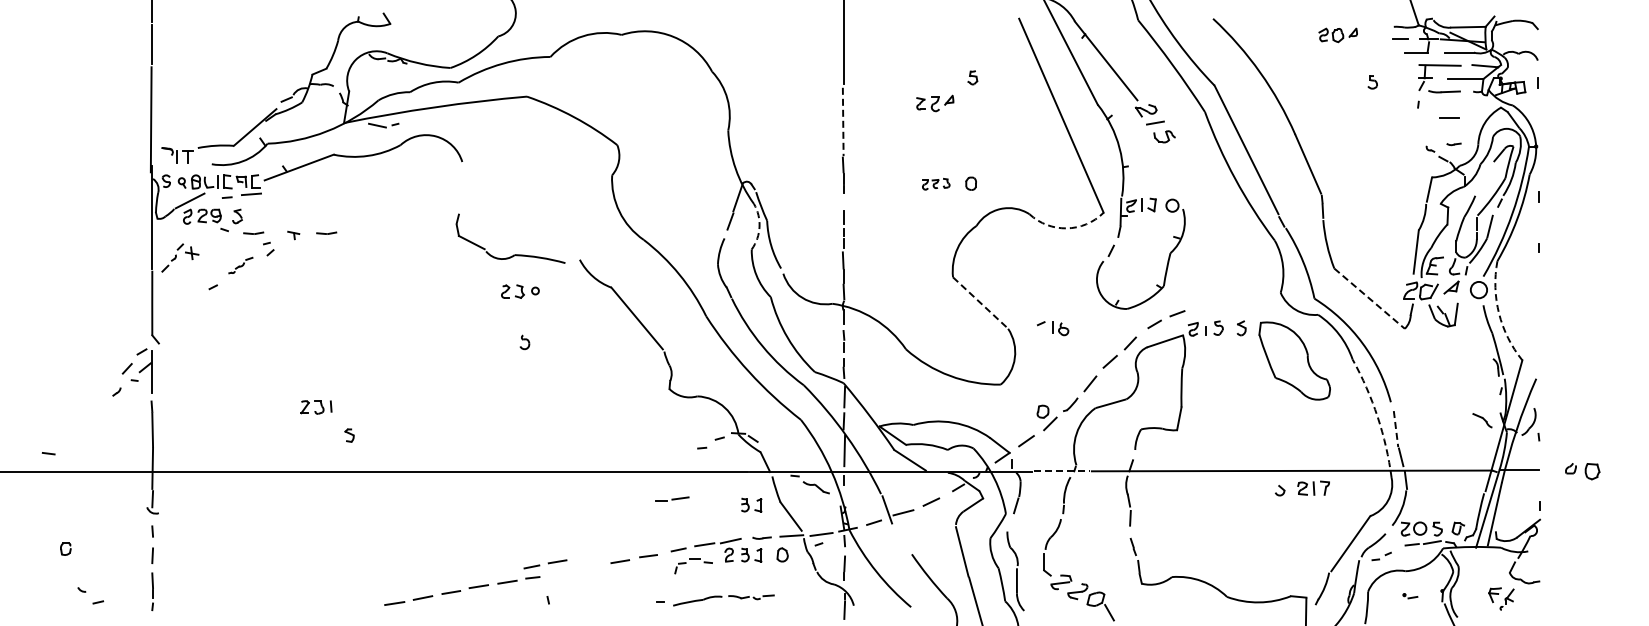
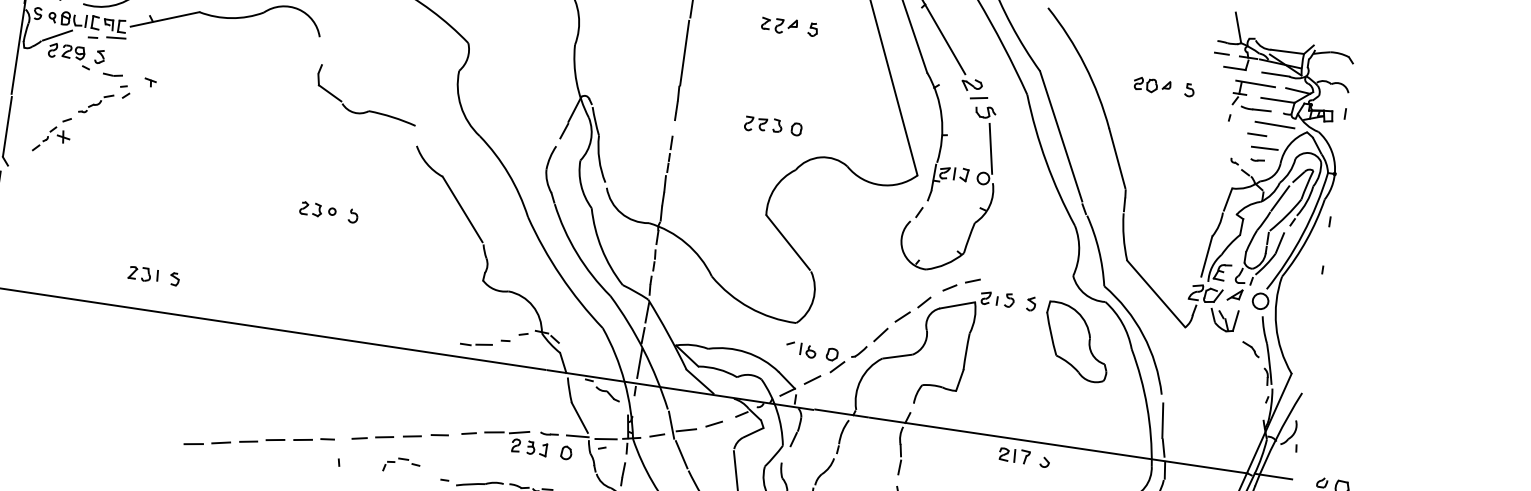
part: (1337, 35) -> (1151, 85), moved
part: (935, 103) -> (779, 25), moved
line: (1466, 104) -> (1275, 124), added
line: (843, 122) -> (684, 53), dashed -> solid
line: (1459, 130) -> (1264, 148), added
line: (1175, 173) -> (990, 148), added
line: (1483, 180) -> (1280, 198), added
part: (936, 183) -> (763, 124), size x1.43
arc: (759, 227) -> (590, 140), dashed -> solid
arc: (1066, 228) -> (880, 185), dashed -> solid
line: (326, 233) -> (181, 85), removed
part: (513, 254) -> (367, 110), moved
part: (180, 257) -> (52, 139), moved
part: (240, 265) -> (95, 103), size x1.43
part: (520, 291) -> (318, 210), moved
line: (1369, 298) -> (1156, 293), dashed -> solid
line: (979, 302) -> (787, 242), dashed -> solid
arc: (1499, 313) -> (1276, 326), dashed -> solid
part: (1053, 328) -> (801, 349), moved
part: (316, 407) -> (143, 274), moved
arc: (1377, 416) -> (1147, 406), dashed -> solid
part: (1482, 420) -> (1251, 349), moved
line: (1396, 429) -> (1163, 421), dashed -> solid
line: (1061, 471) -> (841, 413), dashed -> solid
part: (1313, 487) -> (1014, 454), moved
line: (672, 498) -> (476, 343), moved
part: (751, 504) -> (544, 401), removed
line: (902, 538) -> (681, 454), added
part: (693, 559) -> (402, 459), moved
part: (545, 564) -> (372, 438), moved

